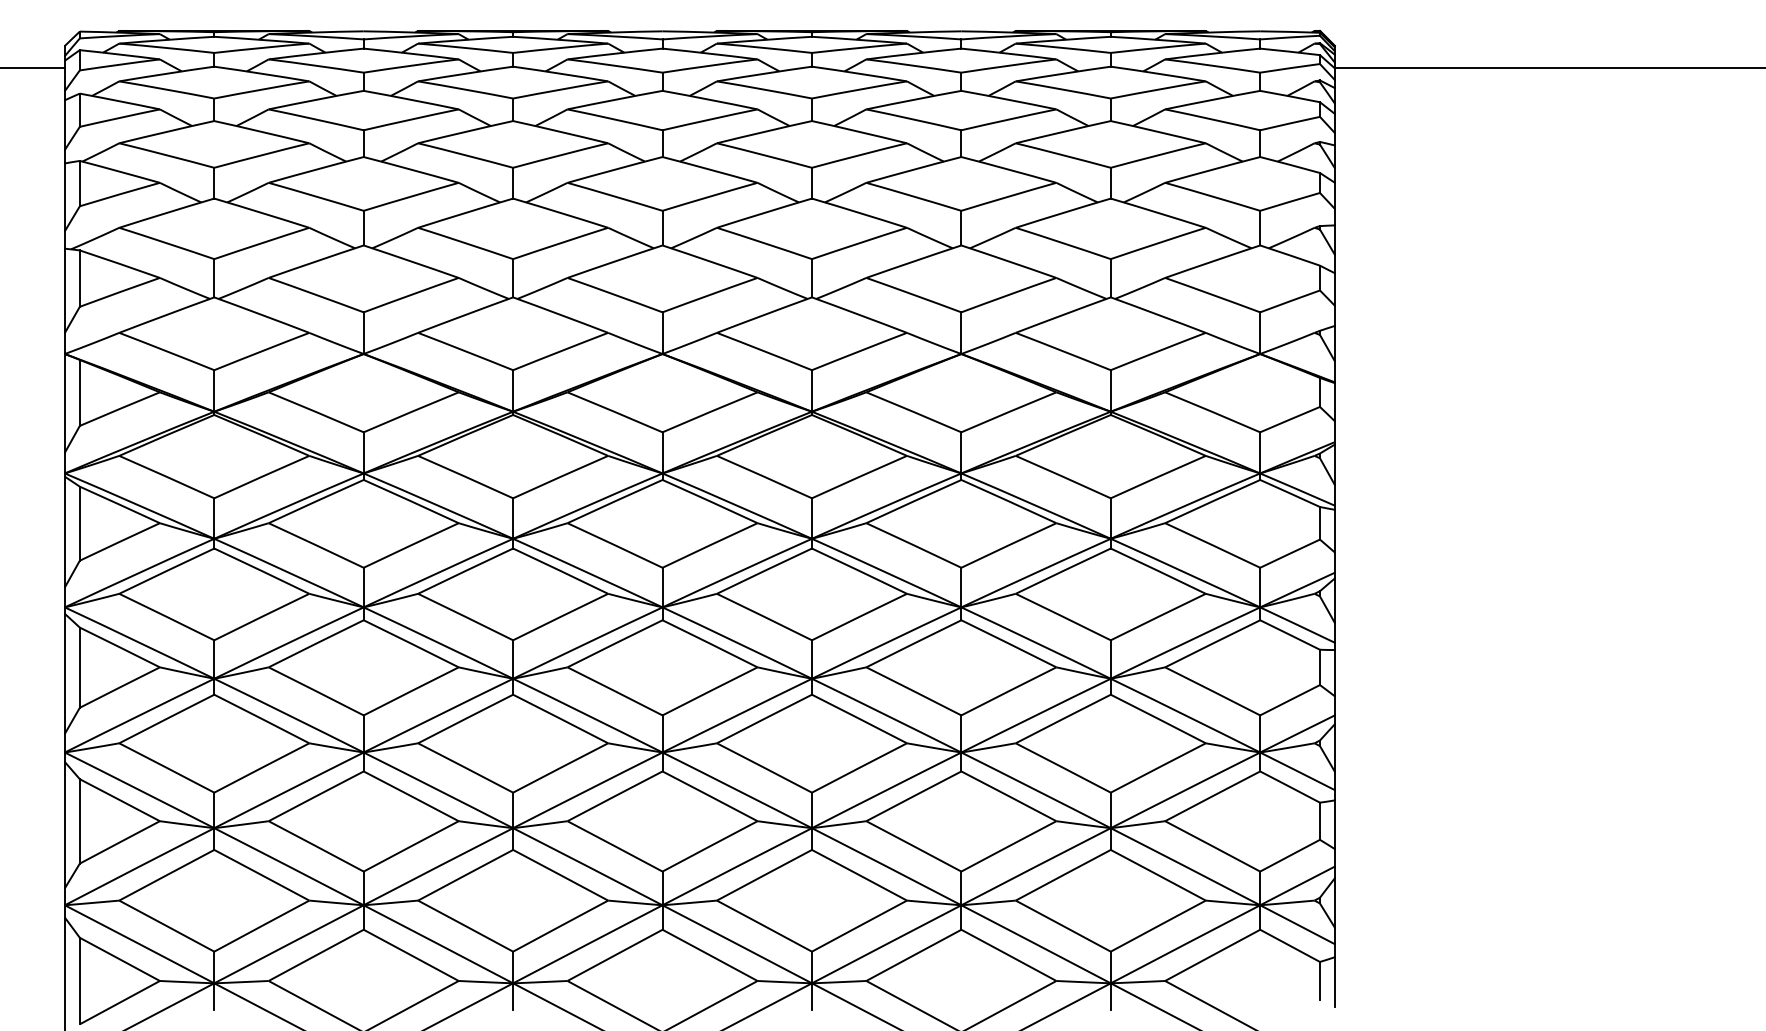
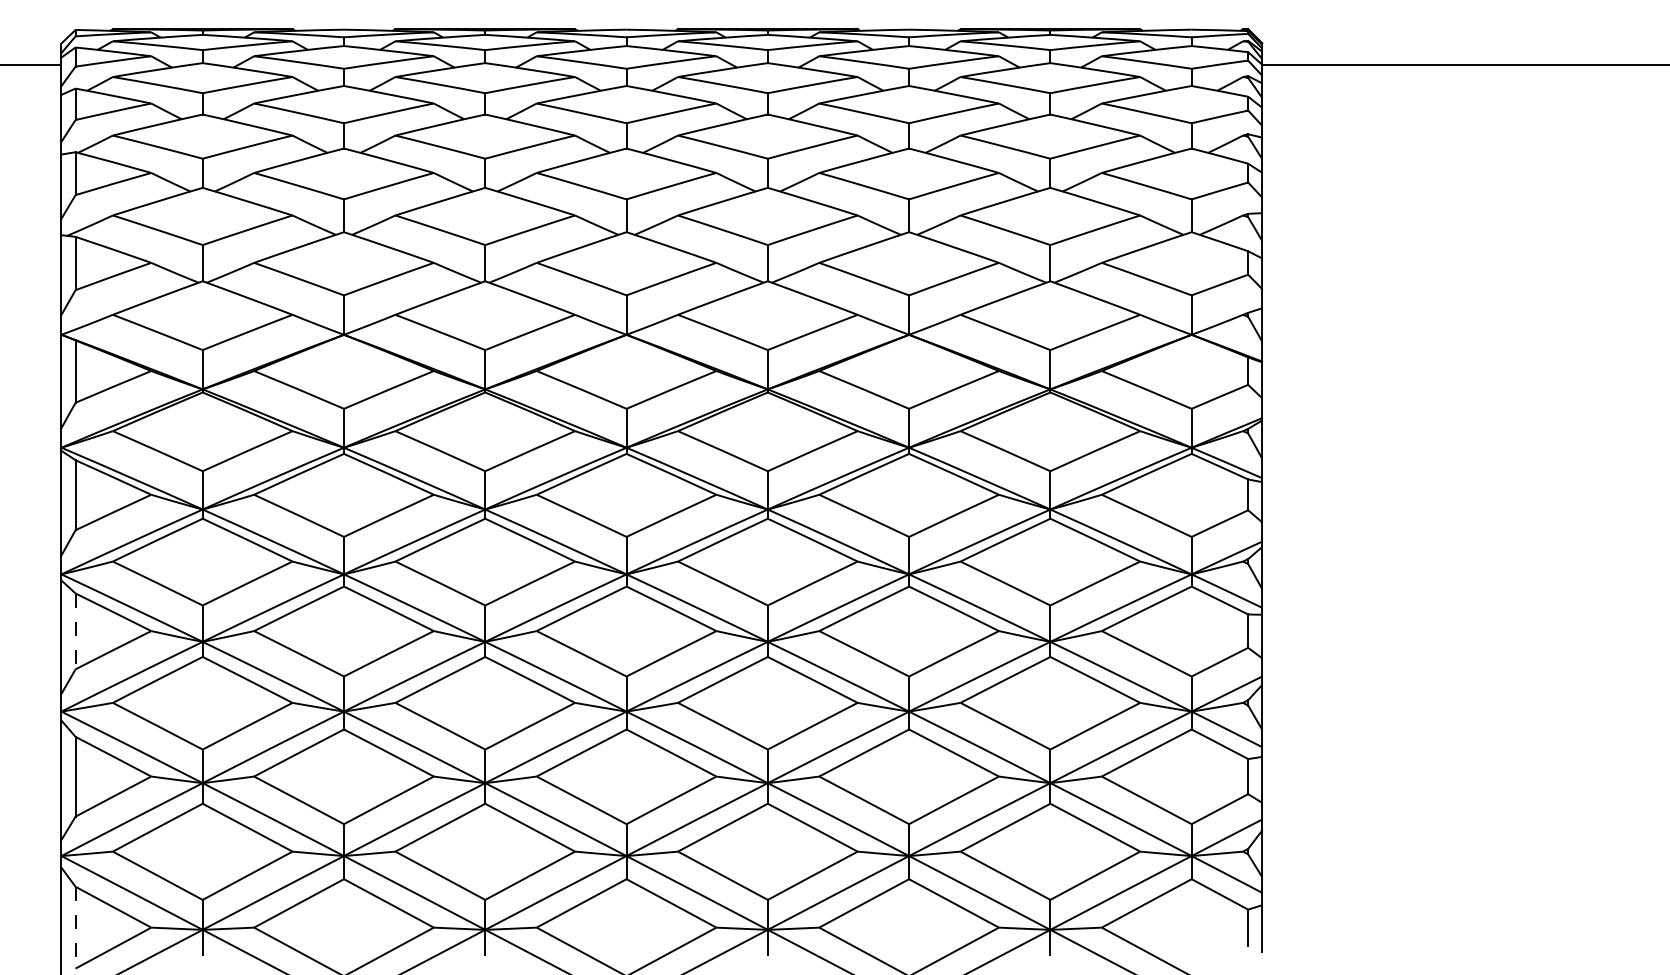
line: (79, 667) -> (75, 631), solid -> dashed
line: (79, 980) -> (75, 927), solid -> dashed

